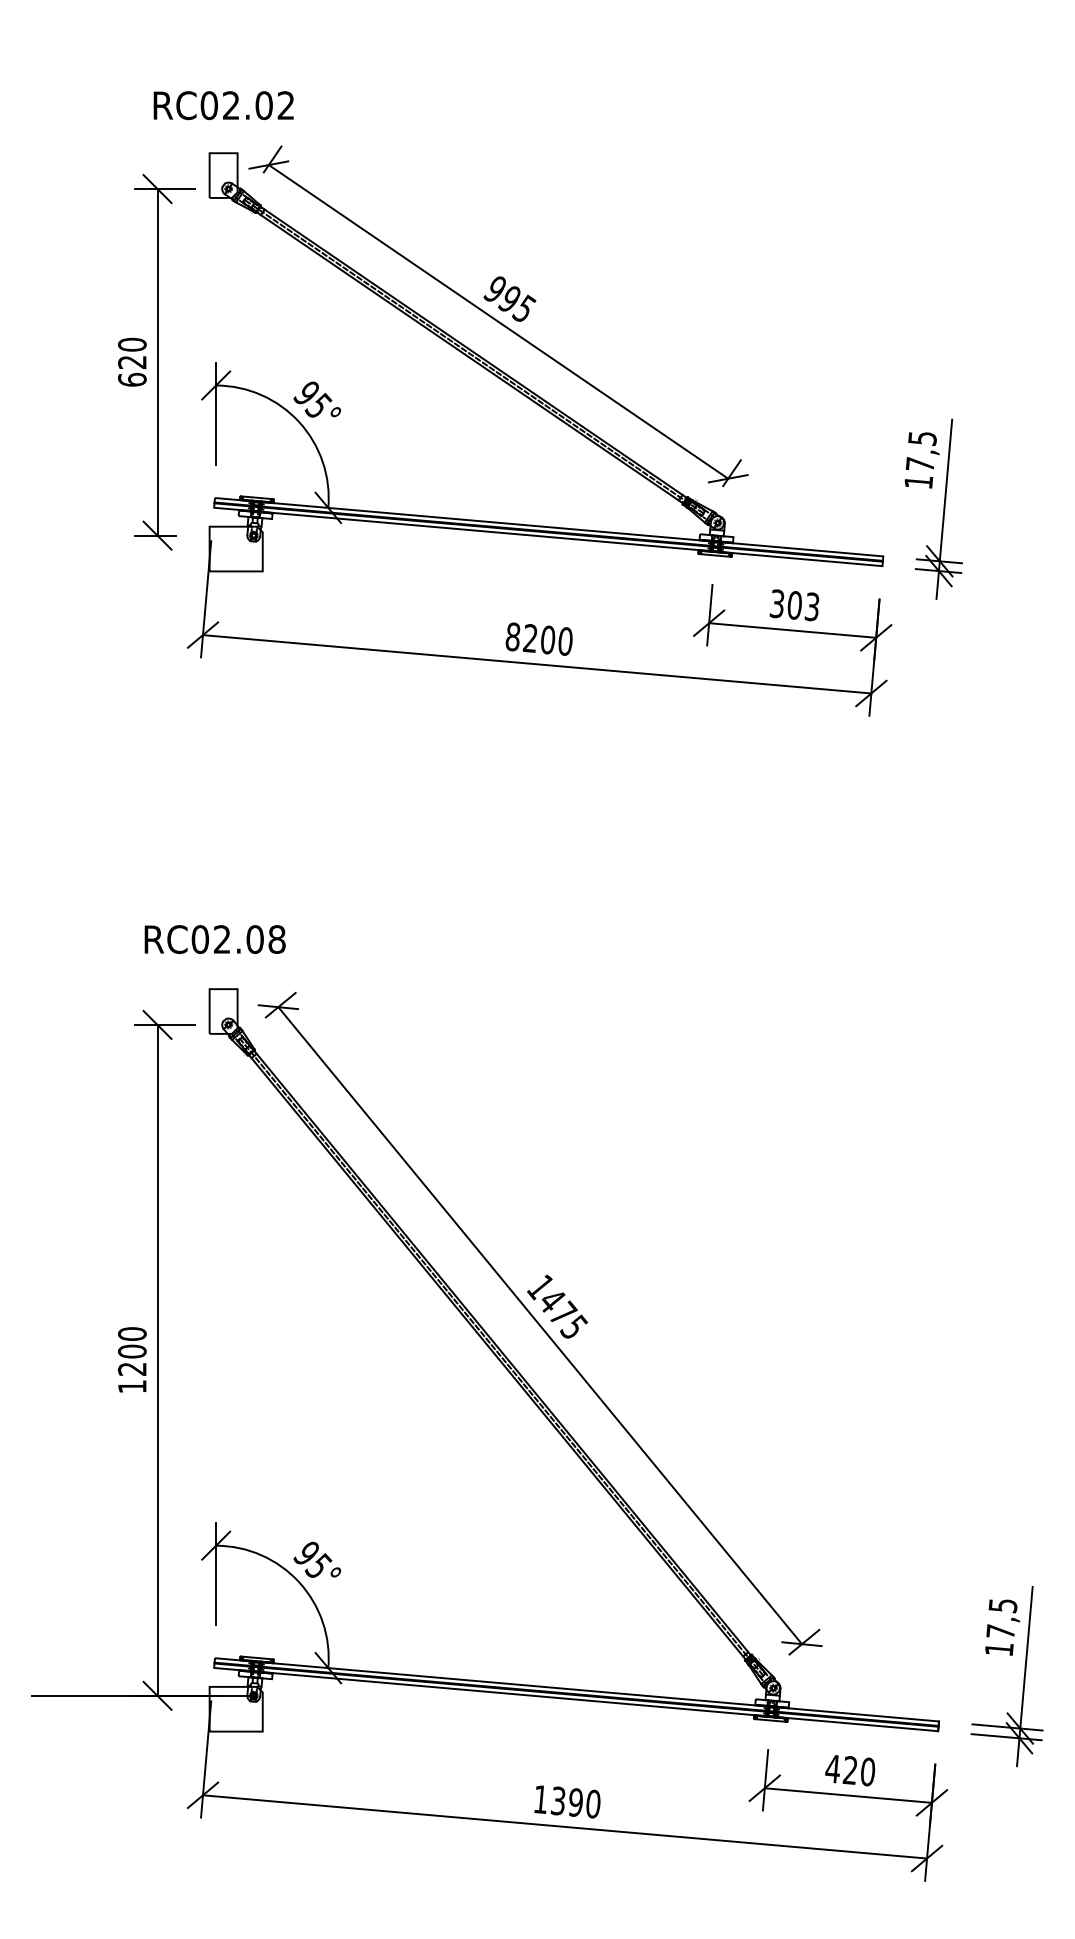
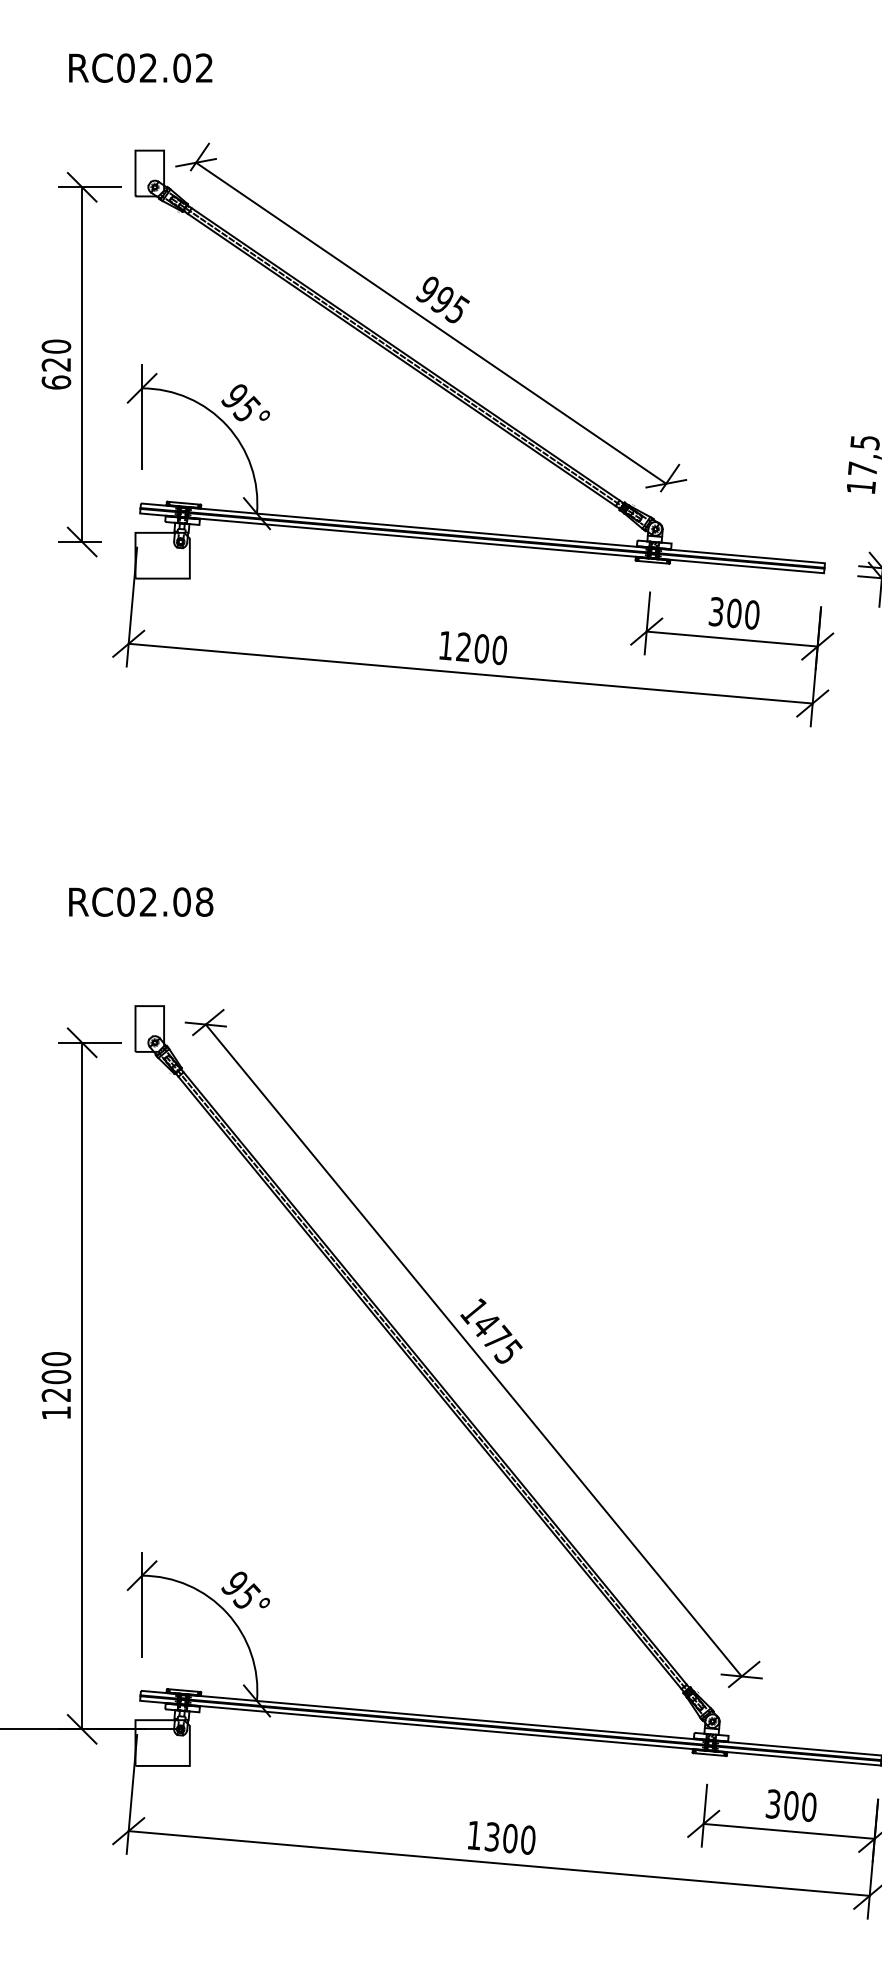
text: (223, 105) -> (140, 68), moved
text: (811, 606) -> (751, 614), 303 -> 300
text: (512, 636) -> (445, 645), 8200 -> 1200
text: (214, 939) -> (140, 902), moved
text: (841, 1769) -> (782, 1804), 420 -> 300
text: (575, 1802) -> (509, 1838), 1390 -> 1300

